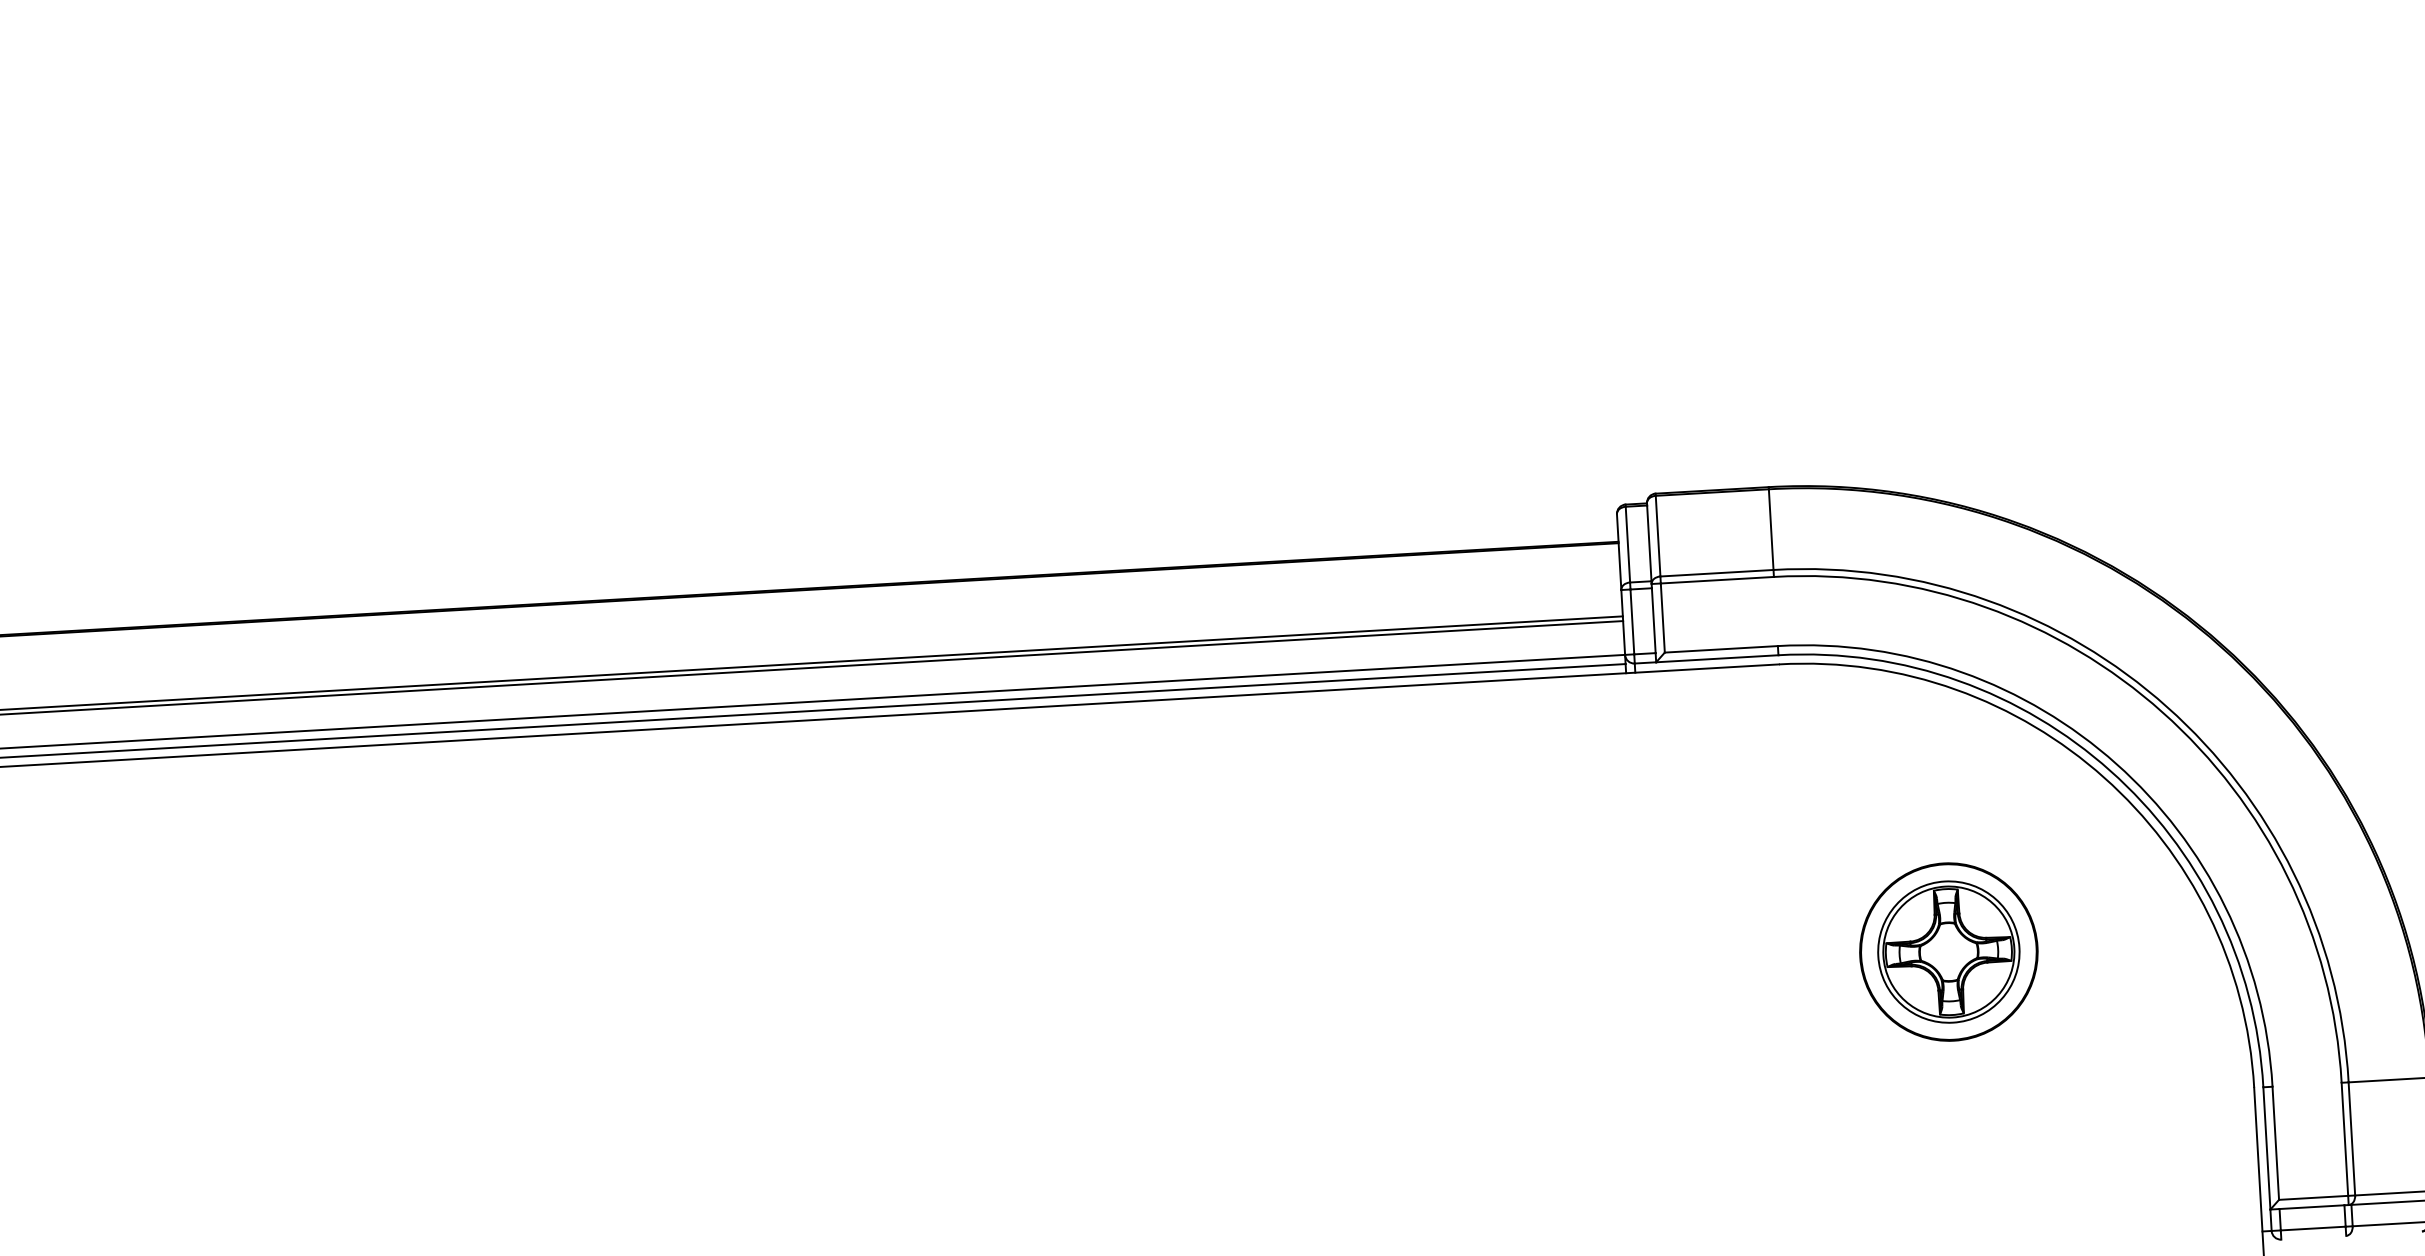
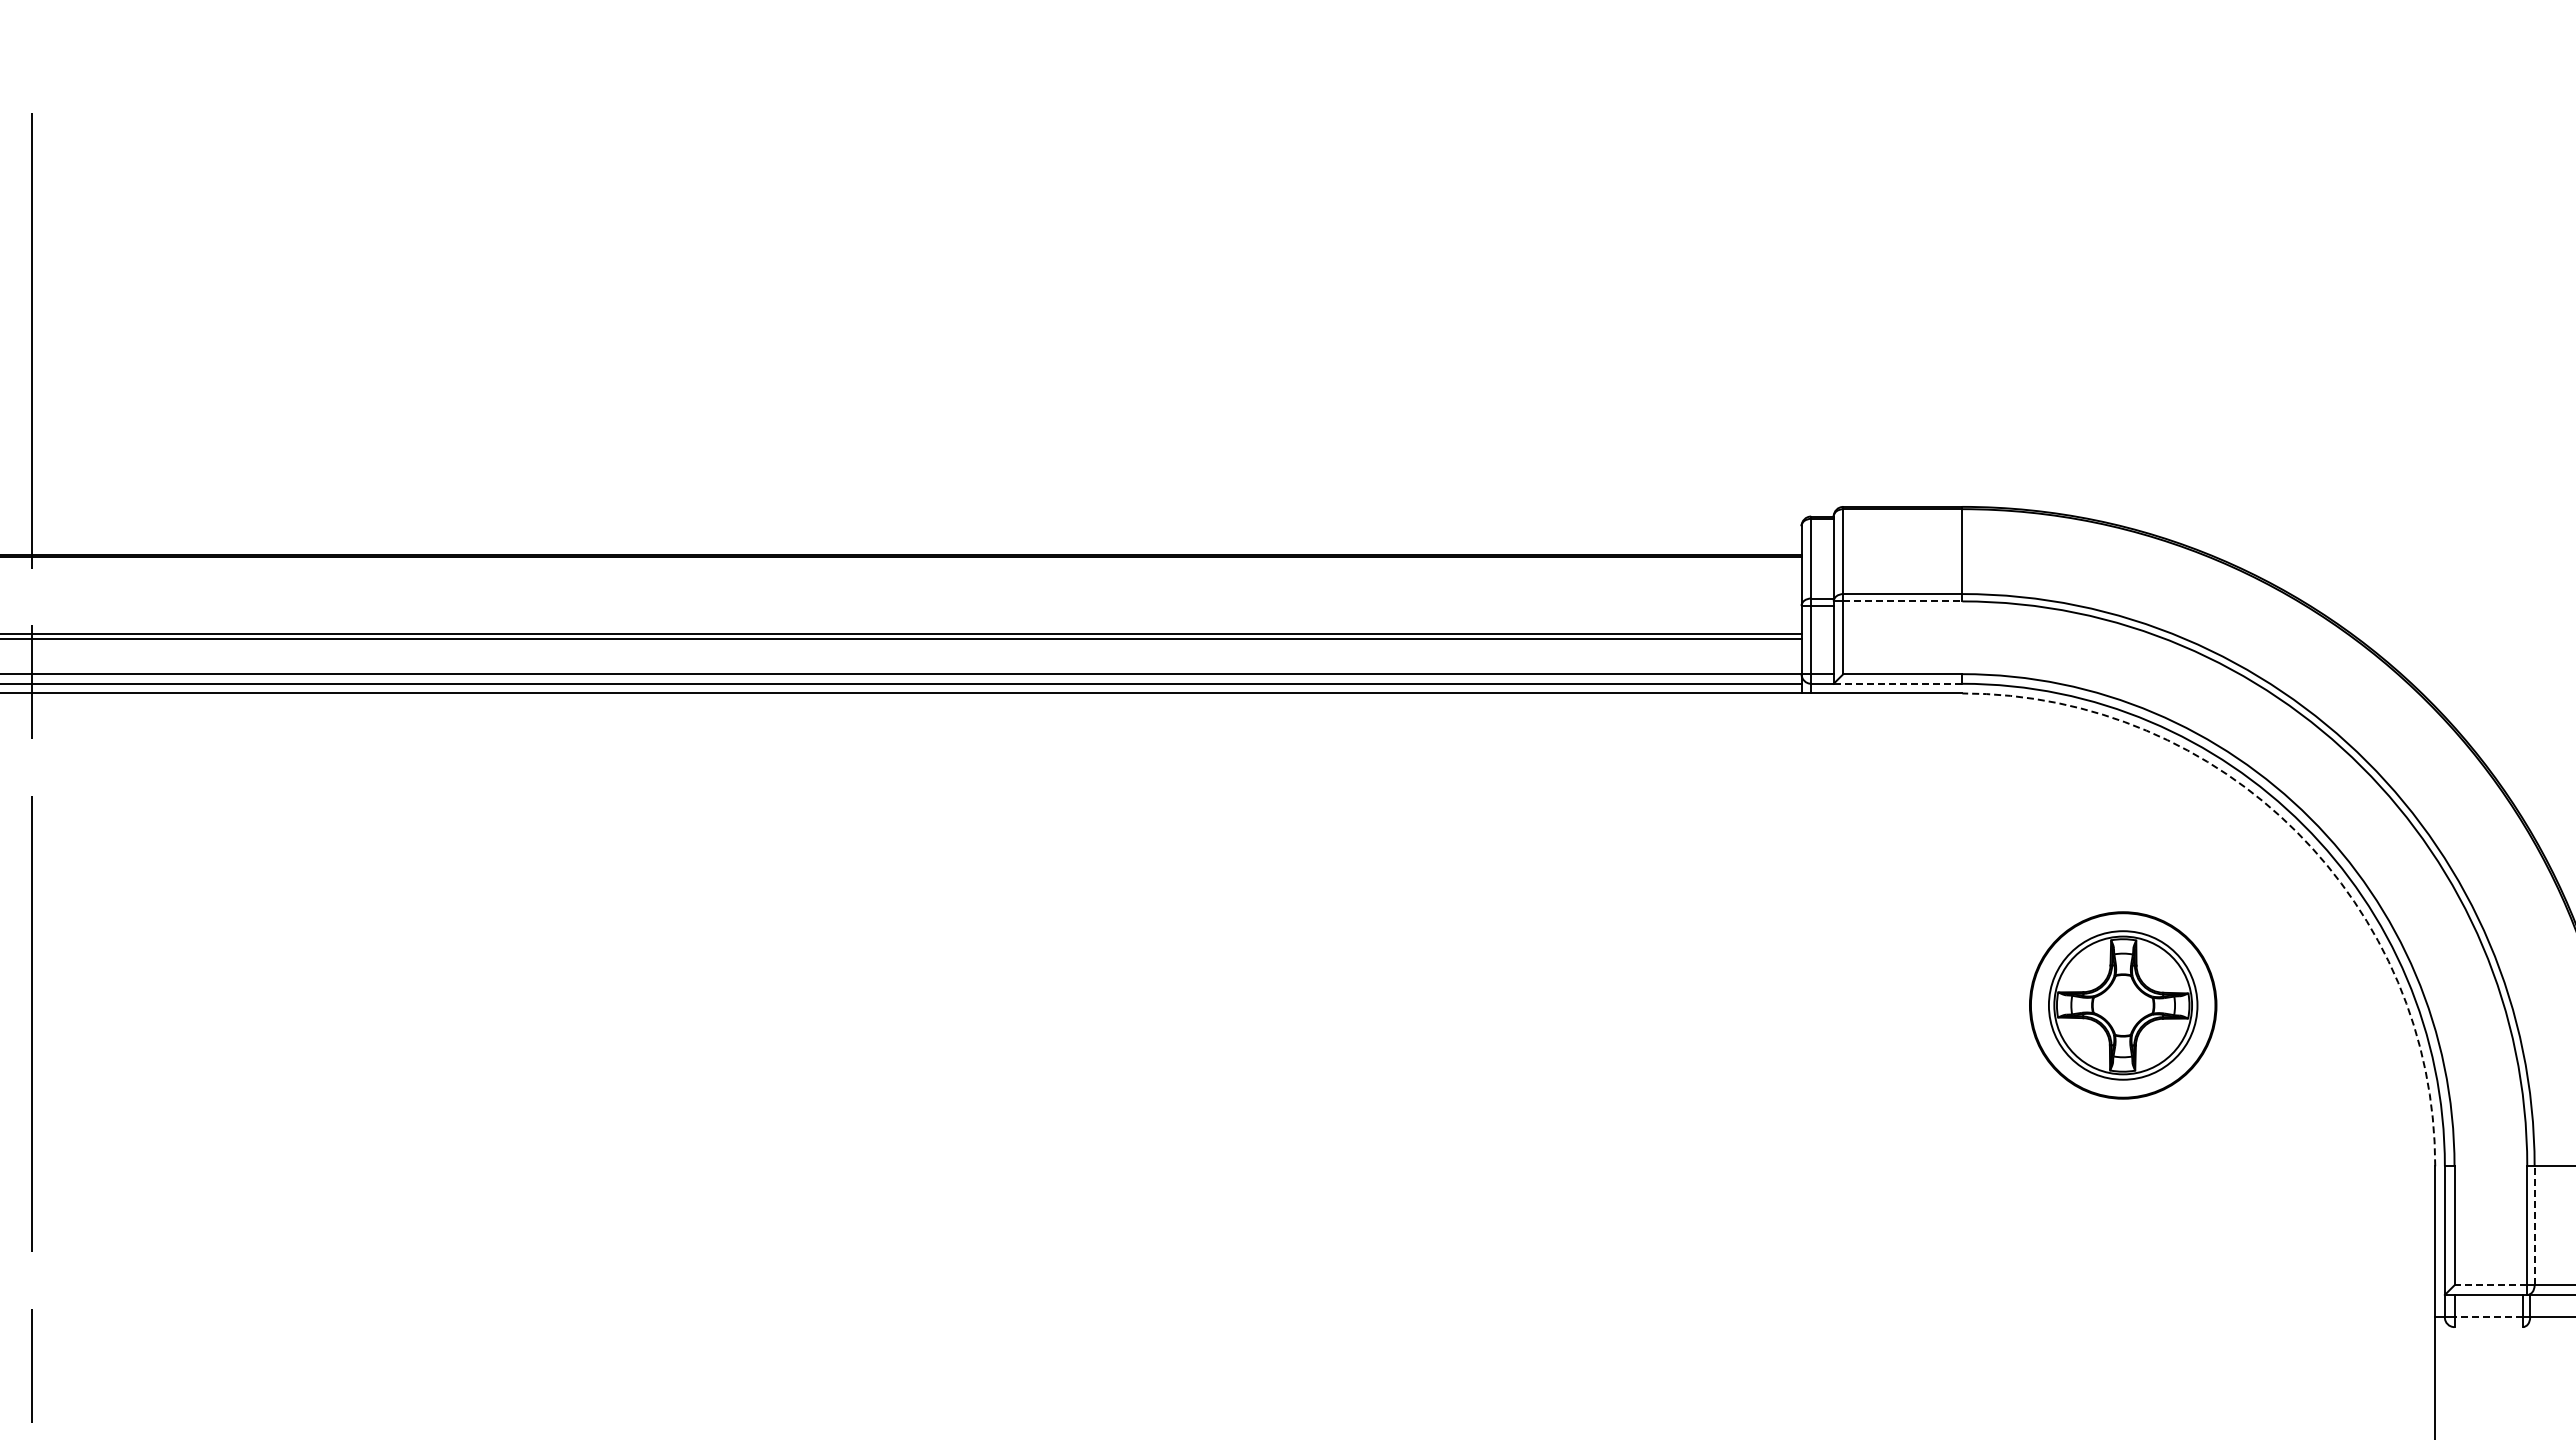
line: (1717, 580) -> (1902, 601), solid -> dashed
line: (1717, 658) -> (1898, 683), solid -> dashed
arc: (2104, 777) -> (2296, 831), solid -> dashed
line: (2351, 1138) -> (2534, 1225), solid -> dashed
line: (2313, 1198) -> (2490, 1285), solid -> dashed
line: (2313, 1228) -> (2488, 1317), solid -> dashed

